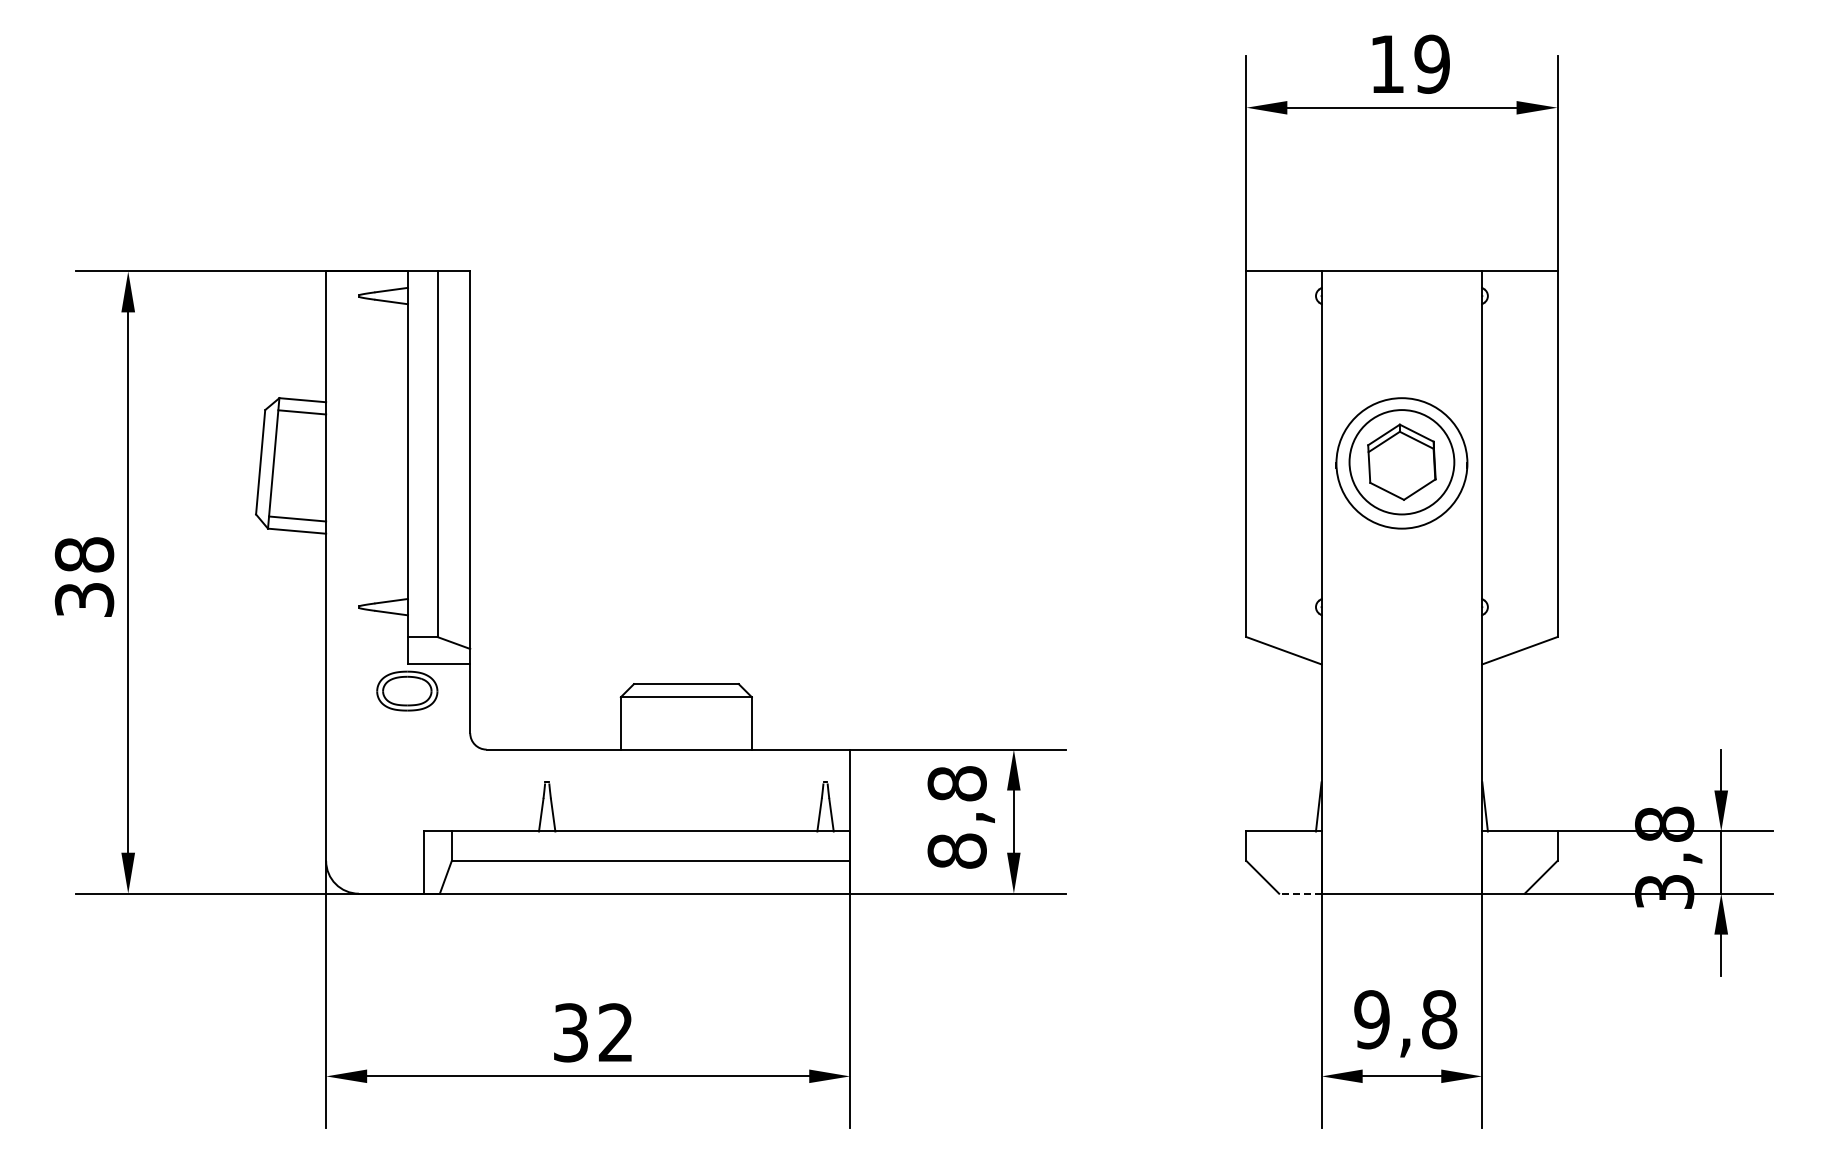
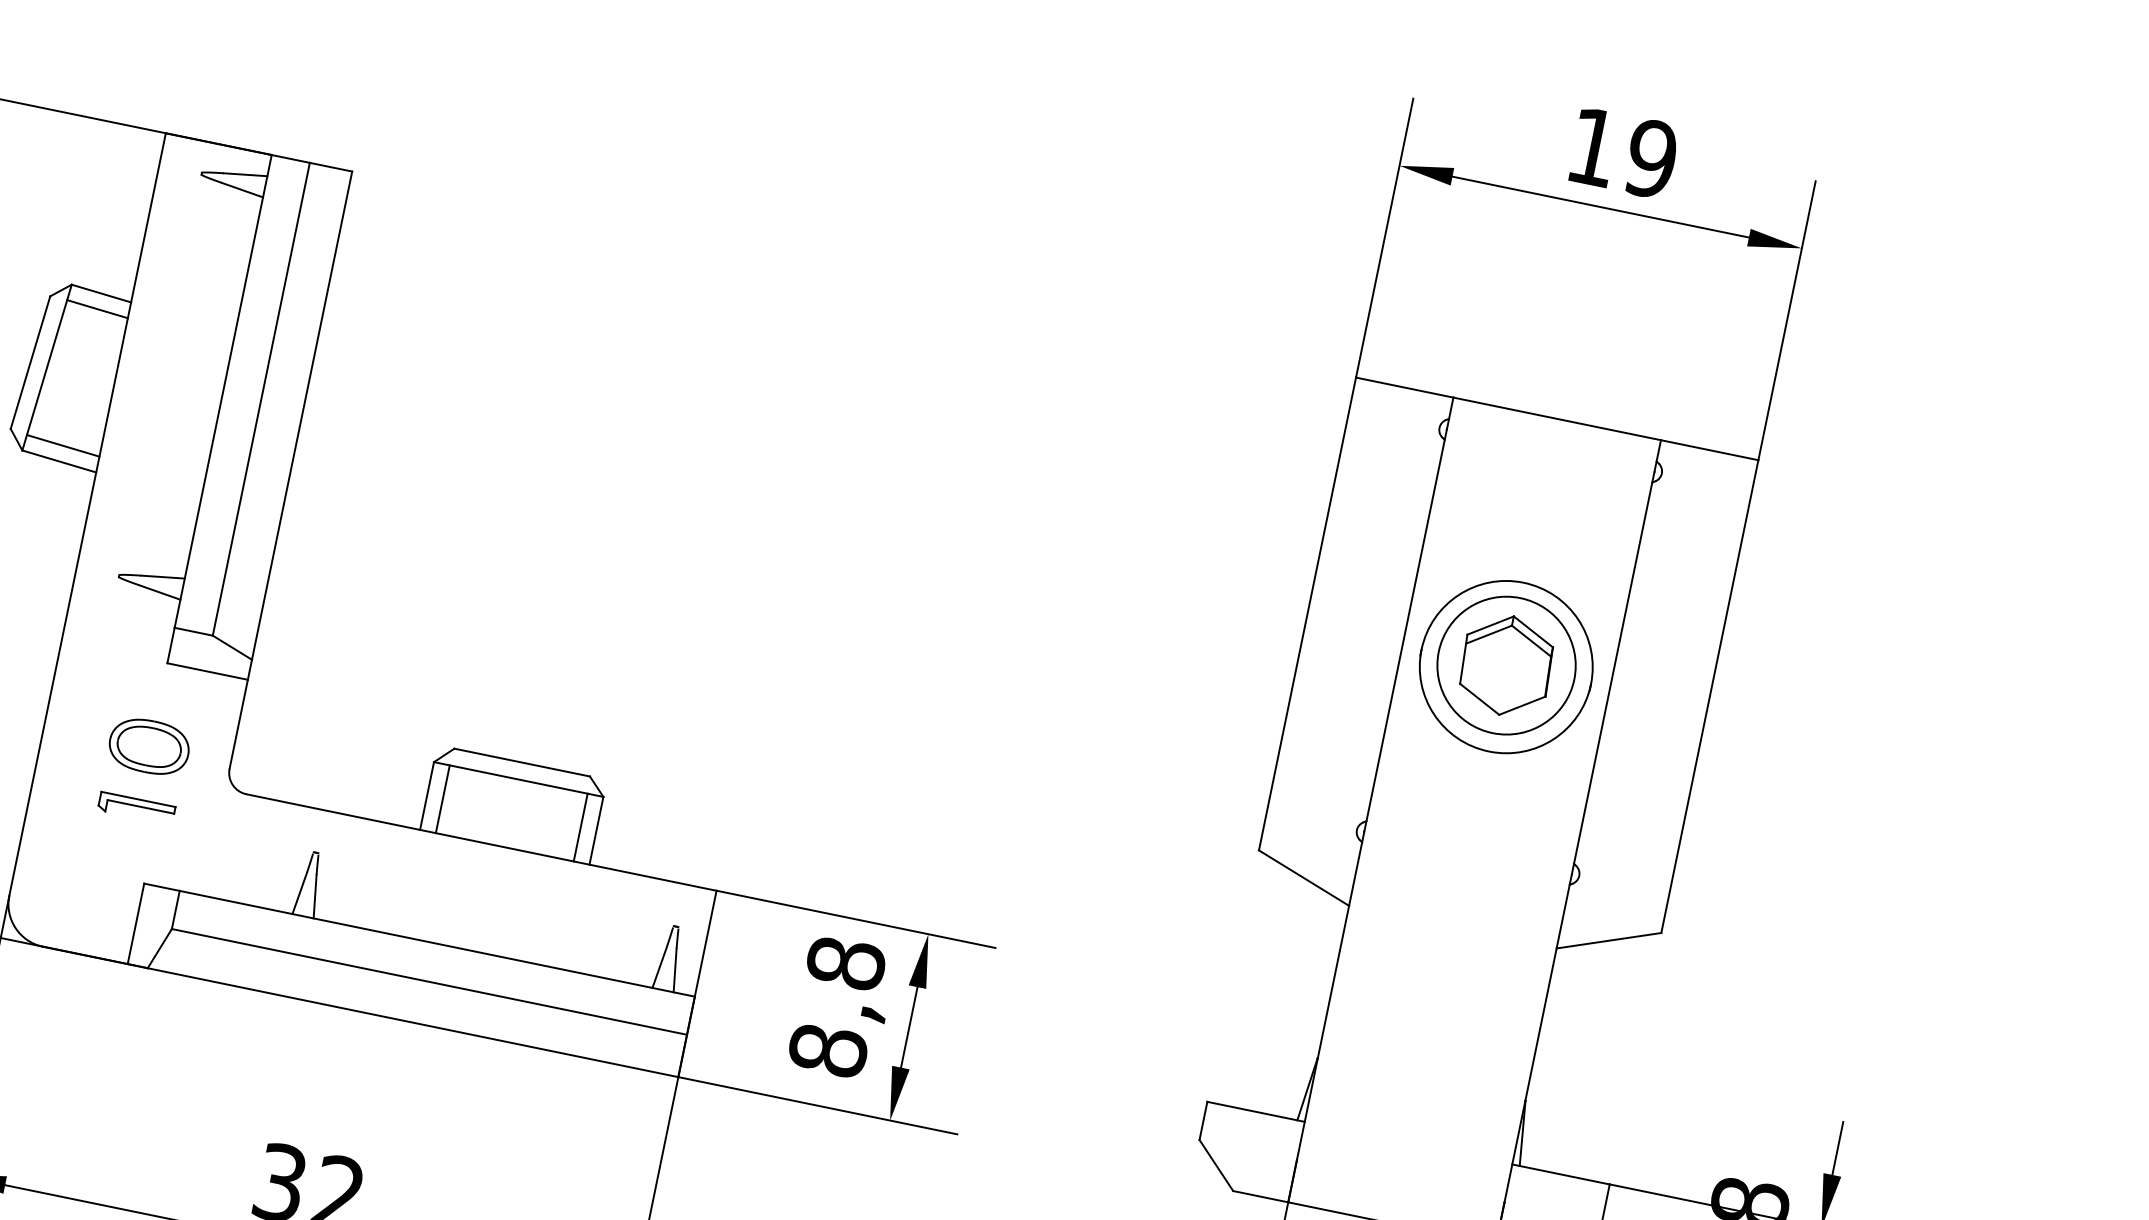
part: (407, 690) -> (149, 745), moved
line: (633, 723) -> (443, 799), added
line: (739, 723) -> (580, 827), added
part: (406, 776) -> (135, 807), added
line: (1299, 893) -> (1259, 1196), dashed -> solid

